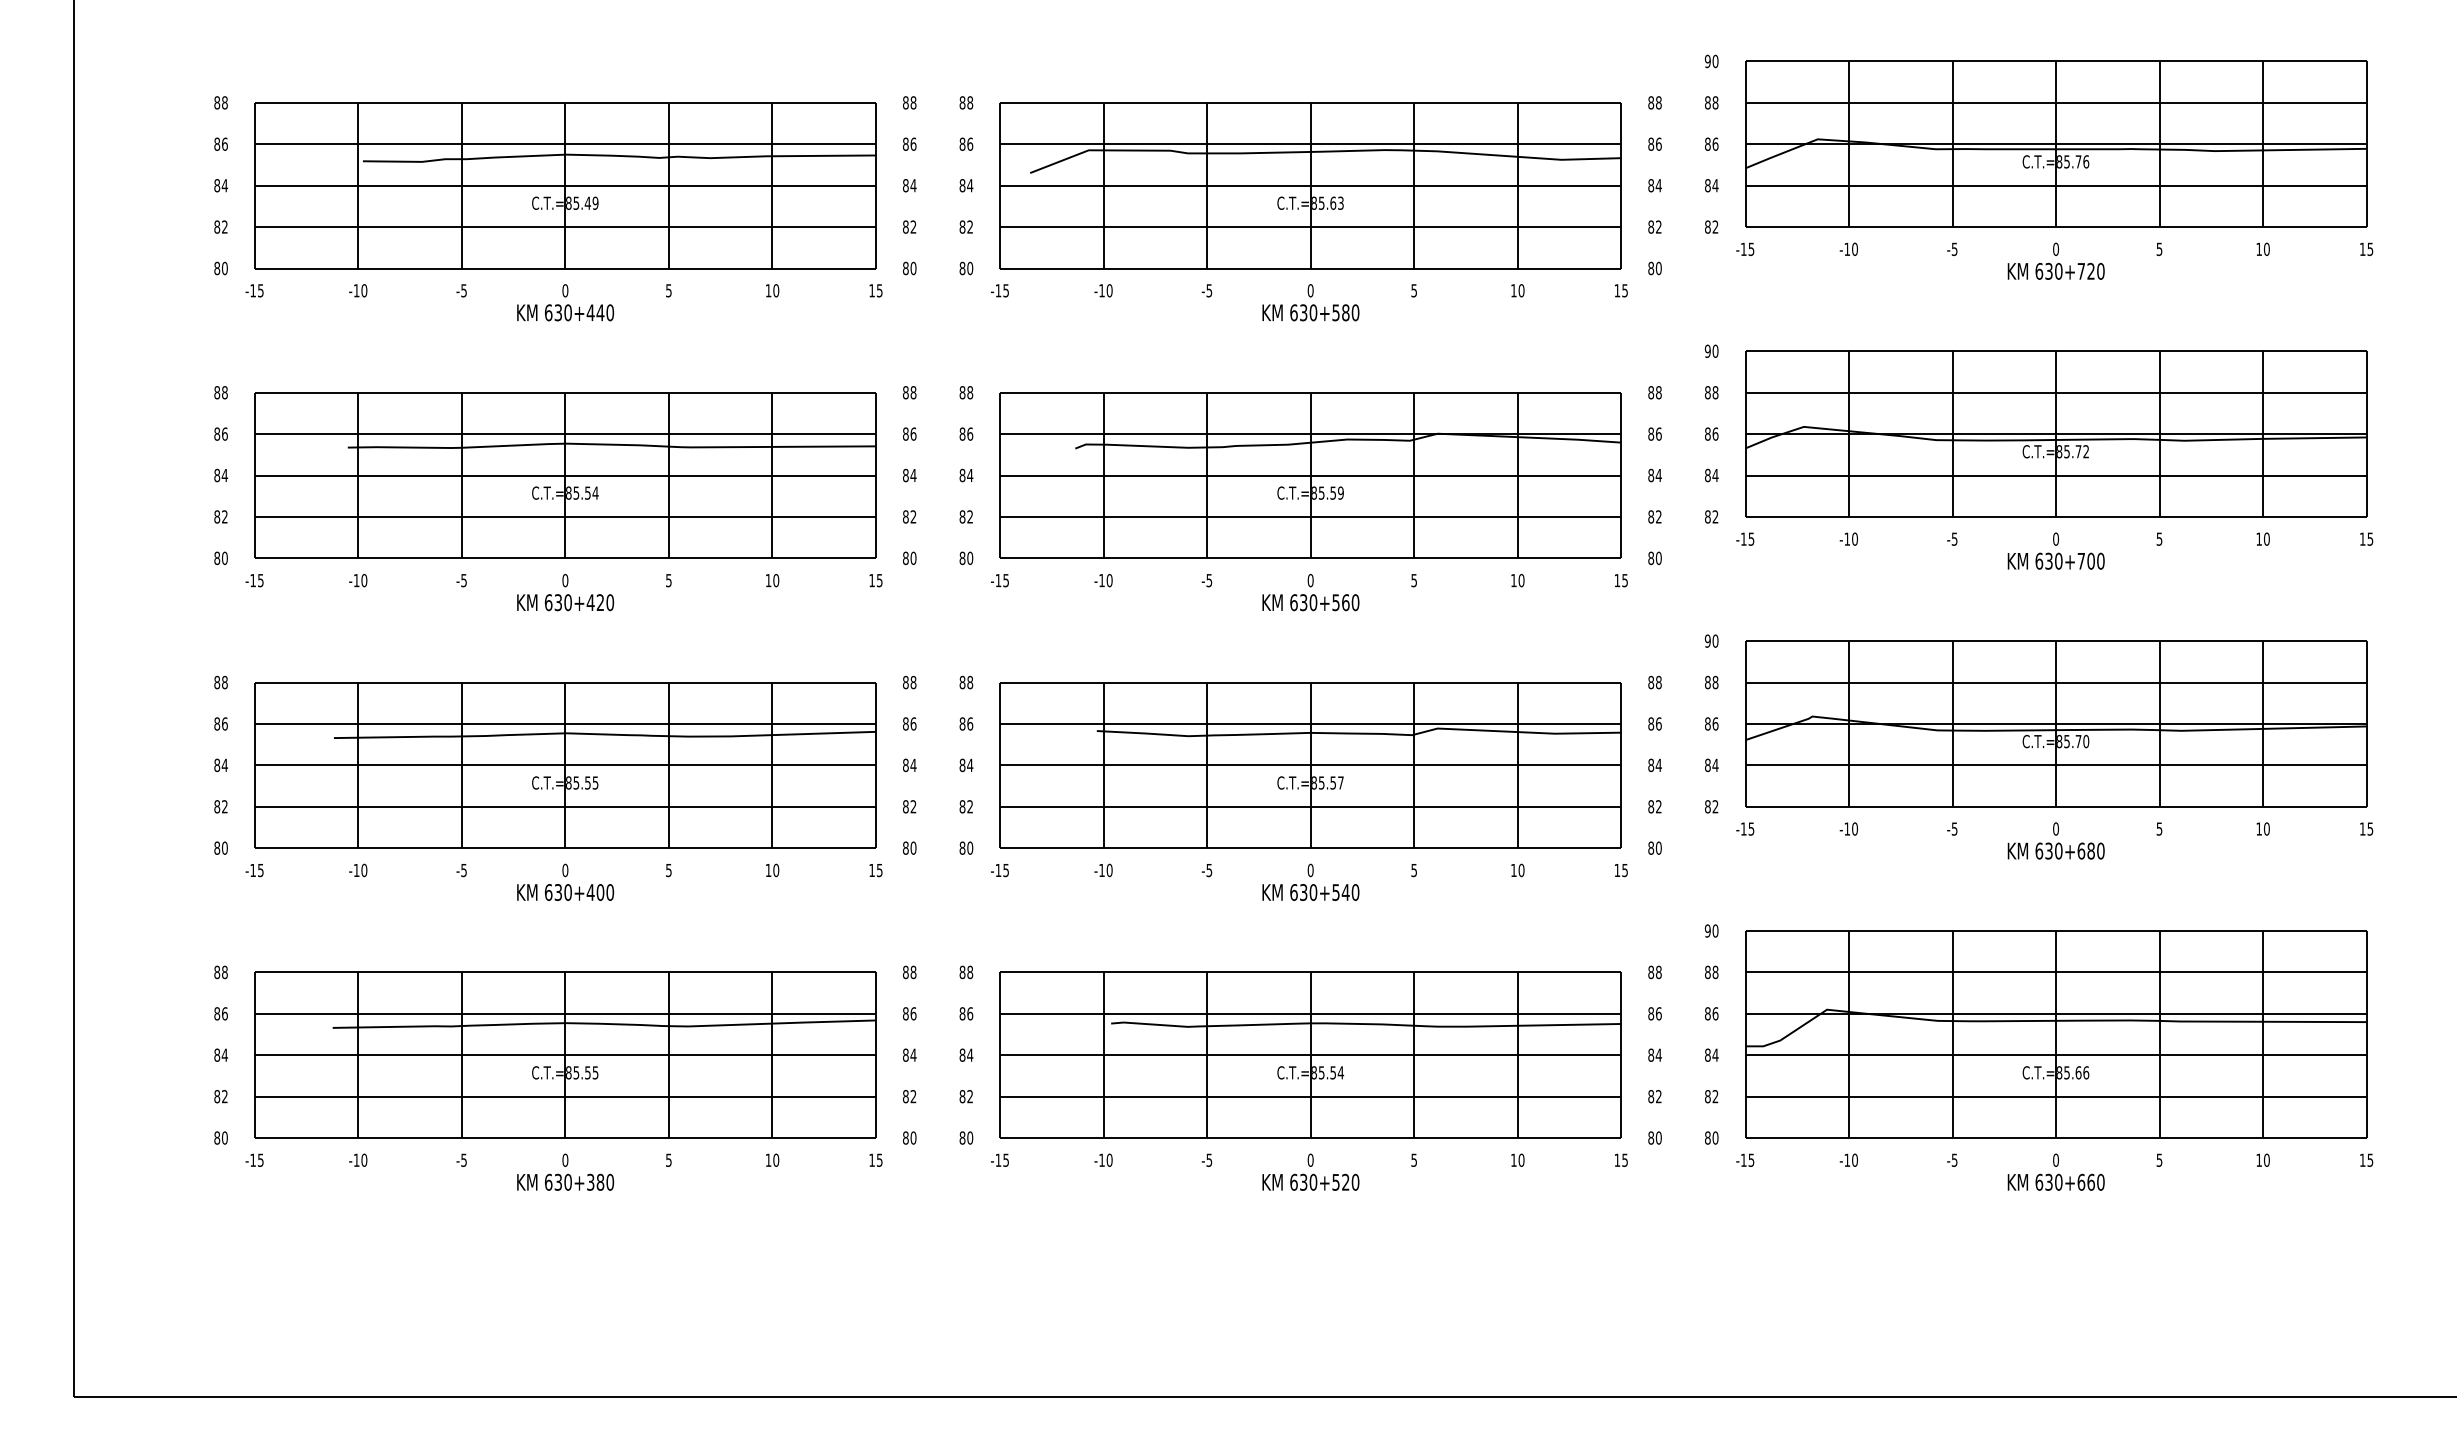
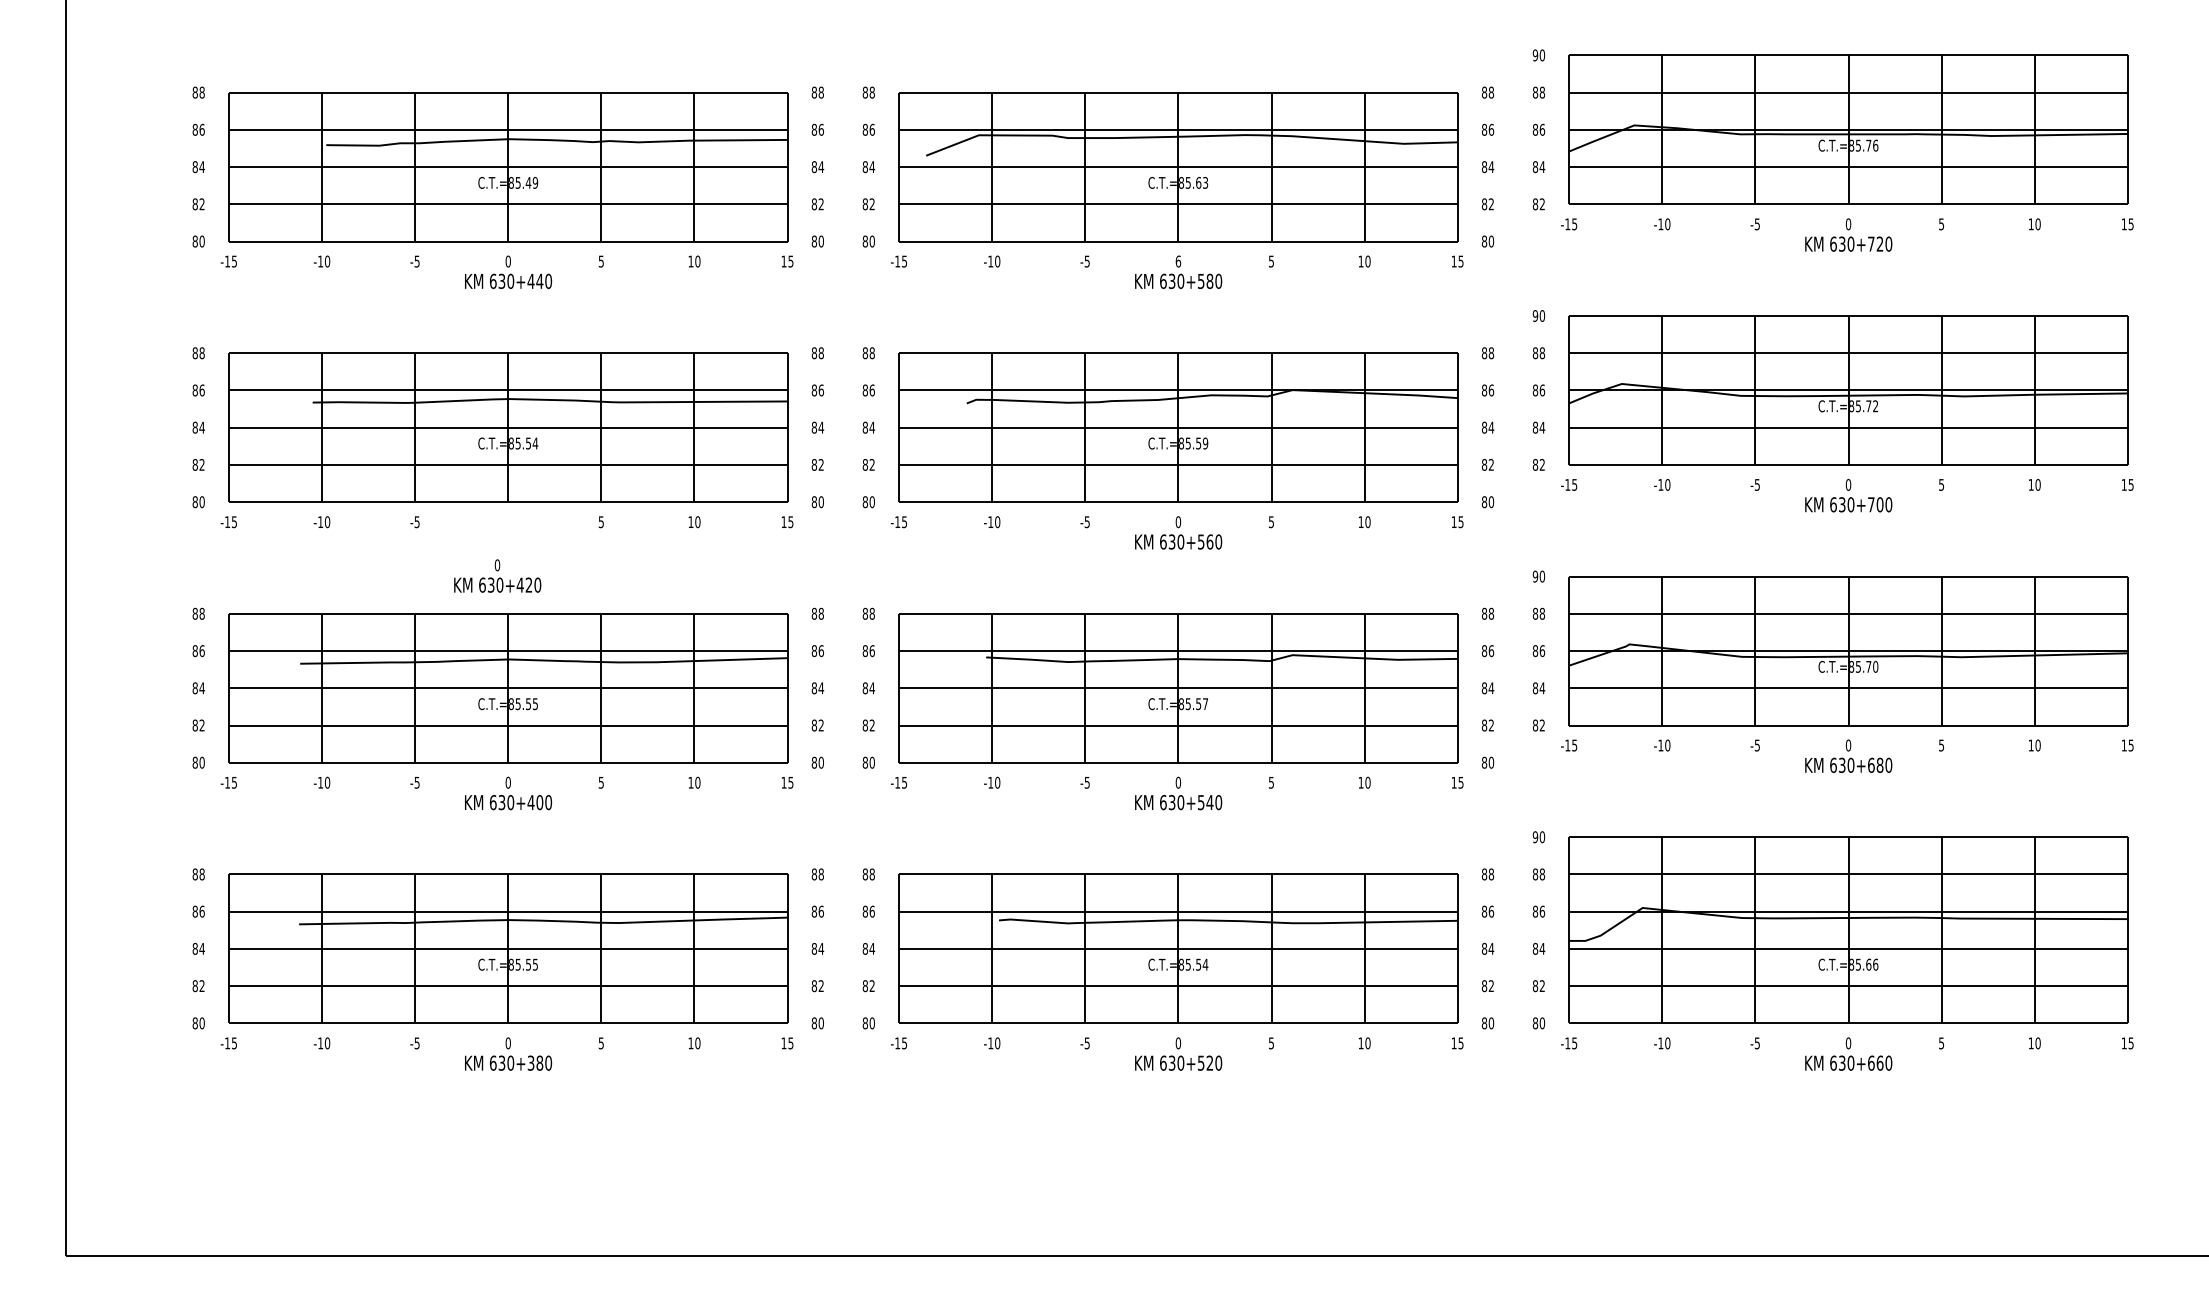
text: (1310, 290) -> (1178, 261), 0 -> 6
text: (565, 592) -> (497, 576), moved

